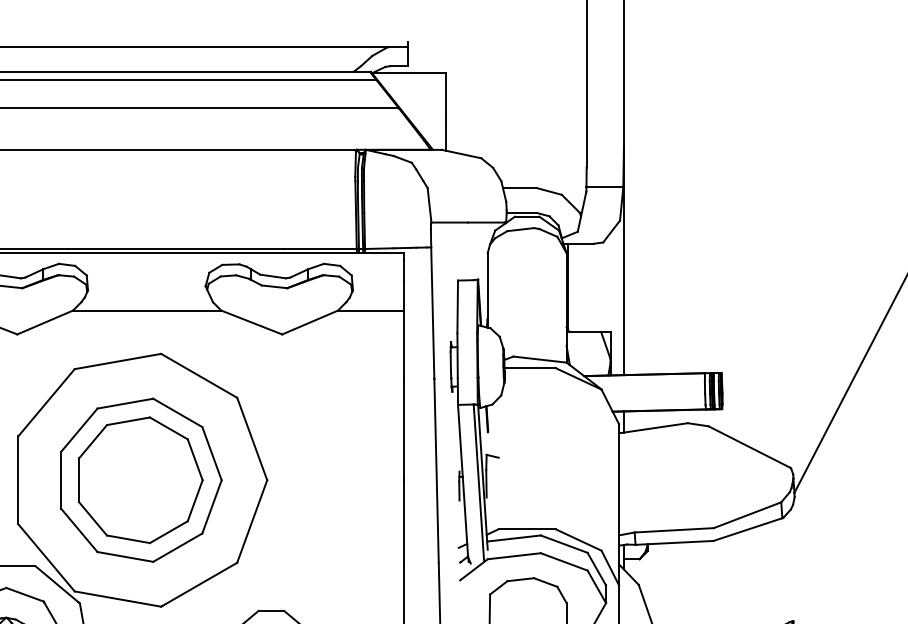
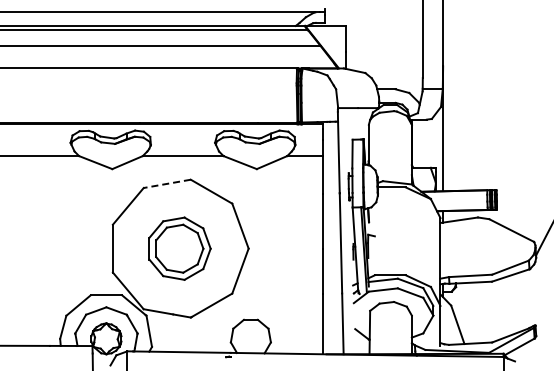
line: (118, 360) -> (167, 183), solid -> dashed
part: (140, 480) -> (179, 248), size x0.7

